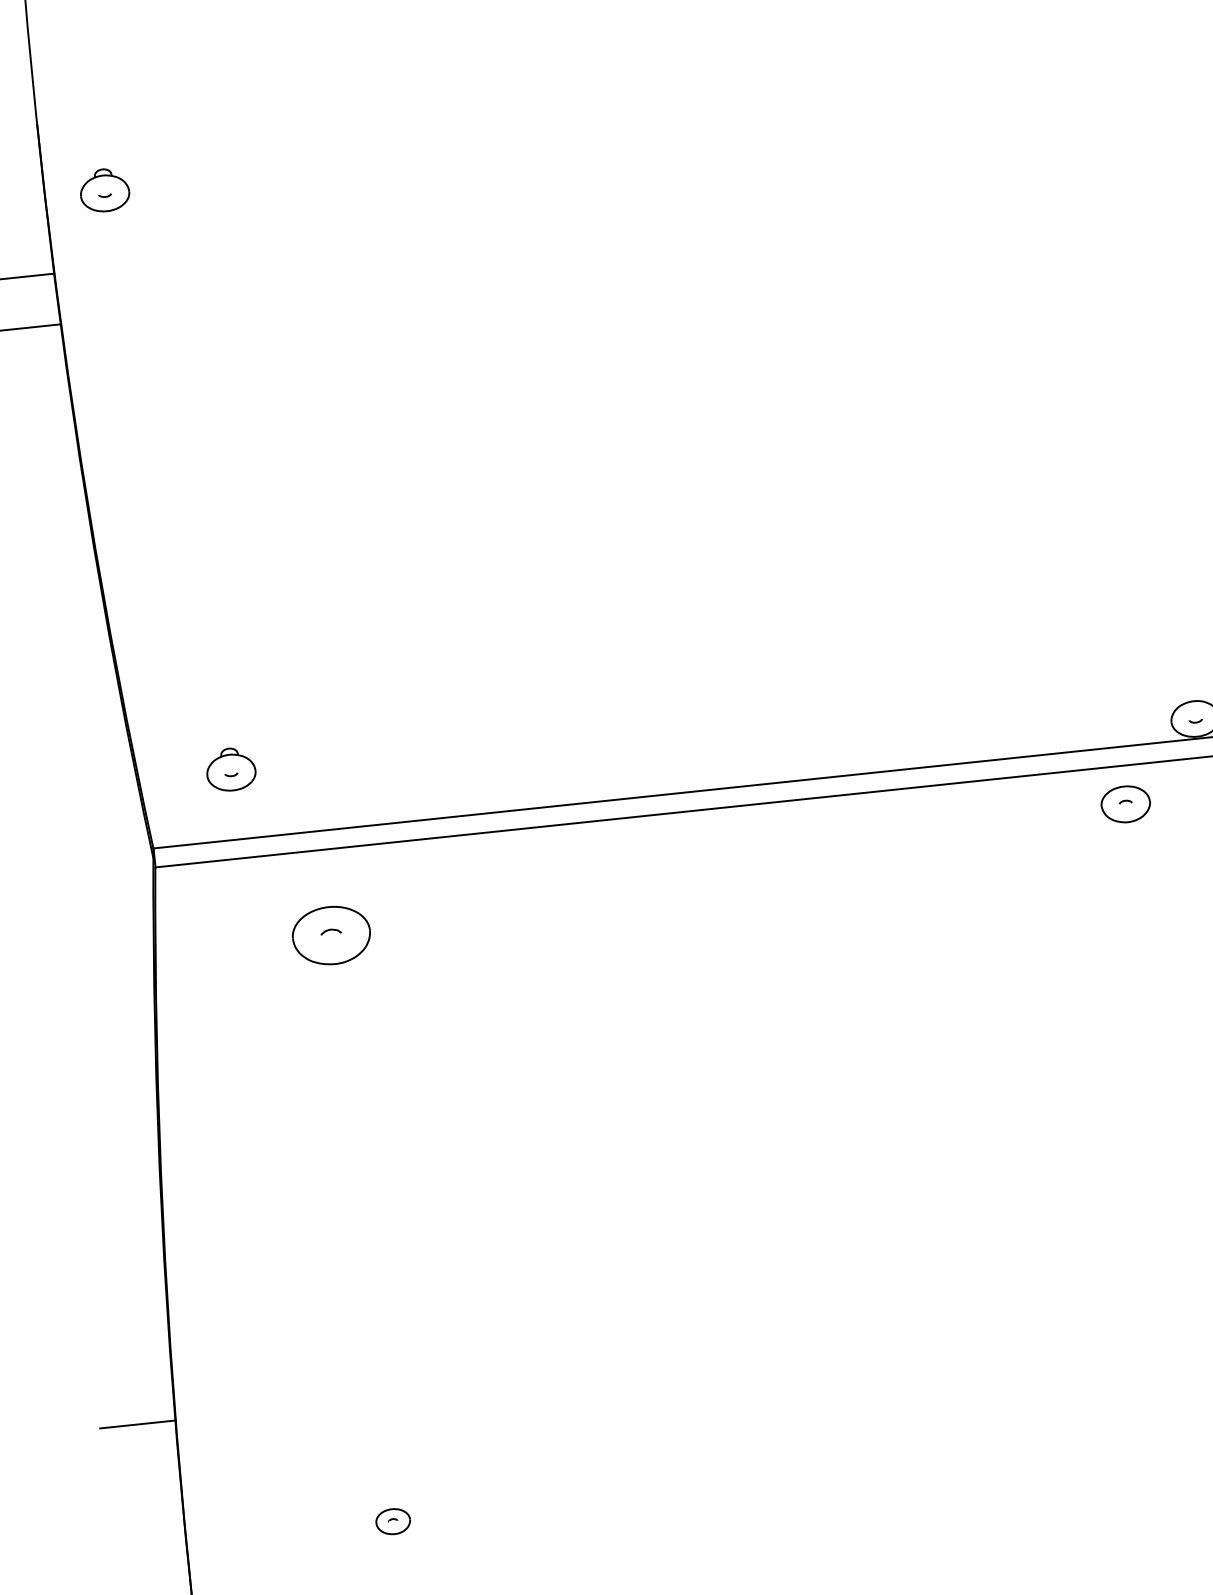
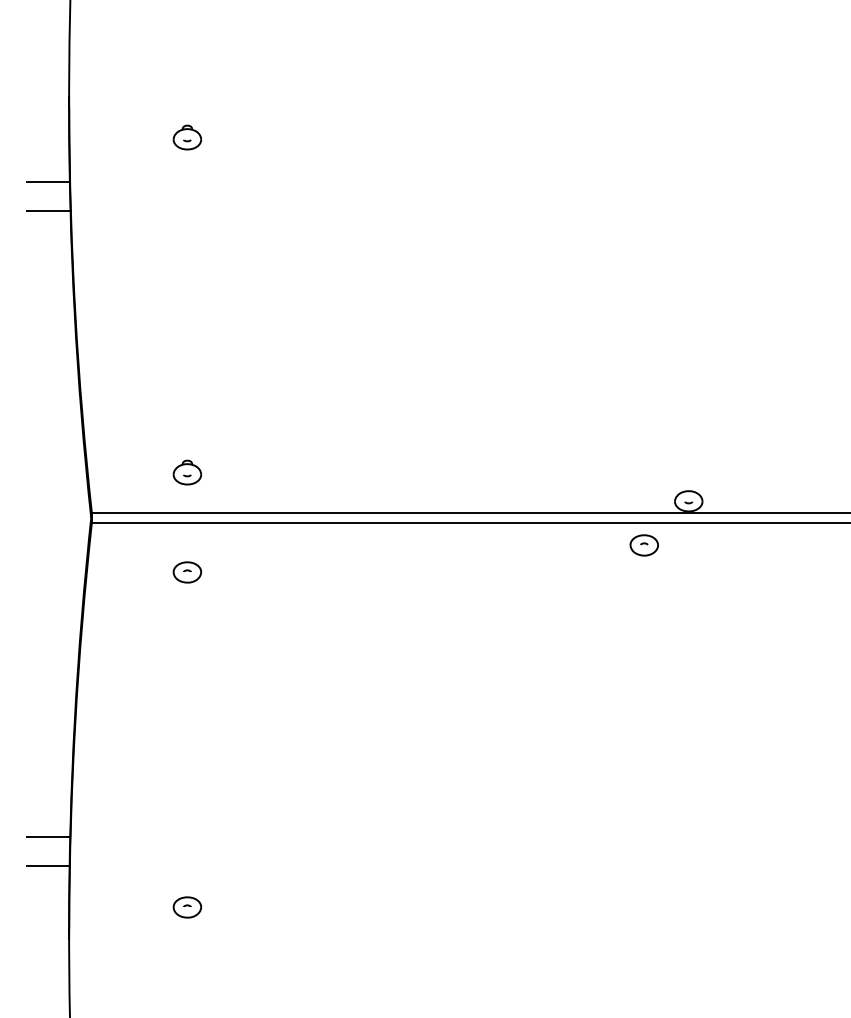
part: (104, 190) -> (187, 137), moved
part: (231, 769) -> (187, 472), moved
part: (331, 935) -> (187, 572), size x0.62
line: (142, 1475) -> (48, 866), added
part: (393, 1521) -> (187, 907), size x1.43

